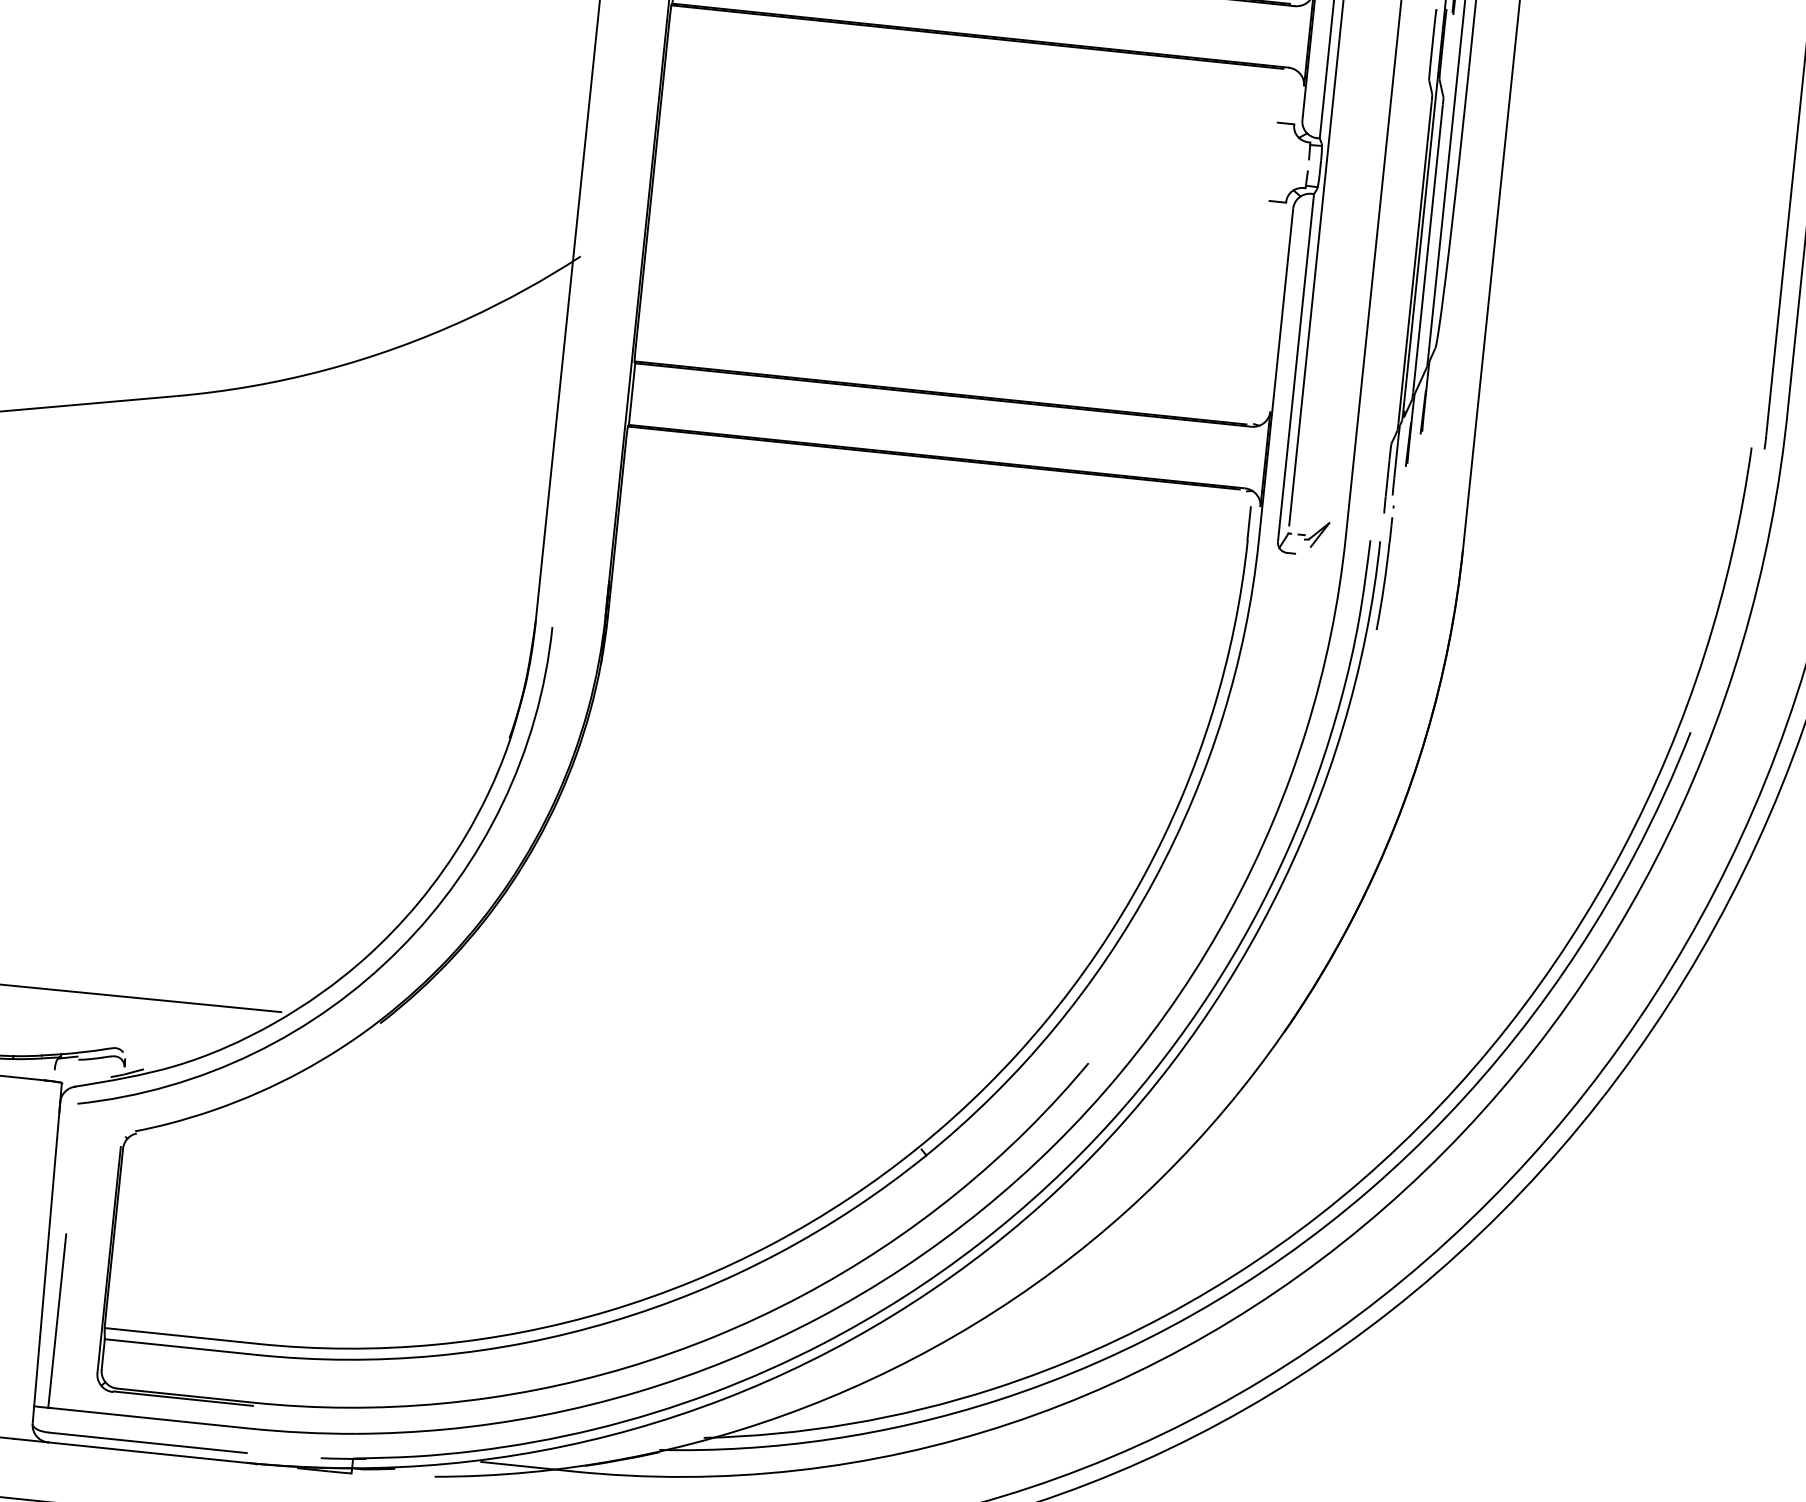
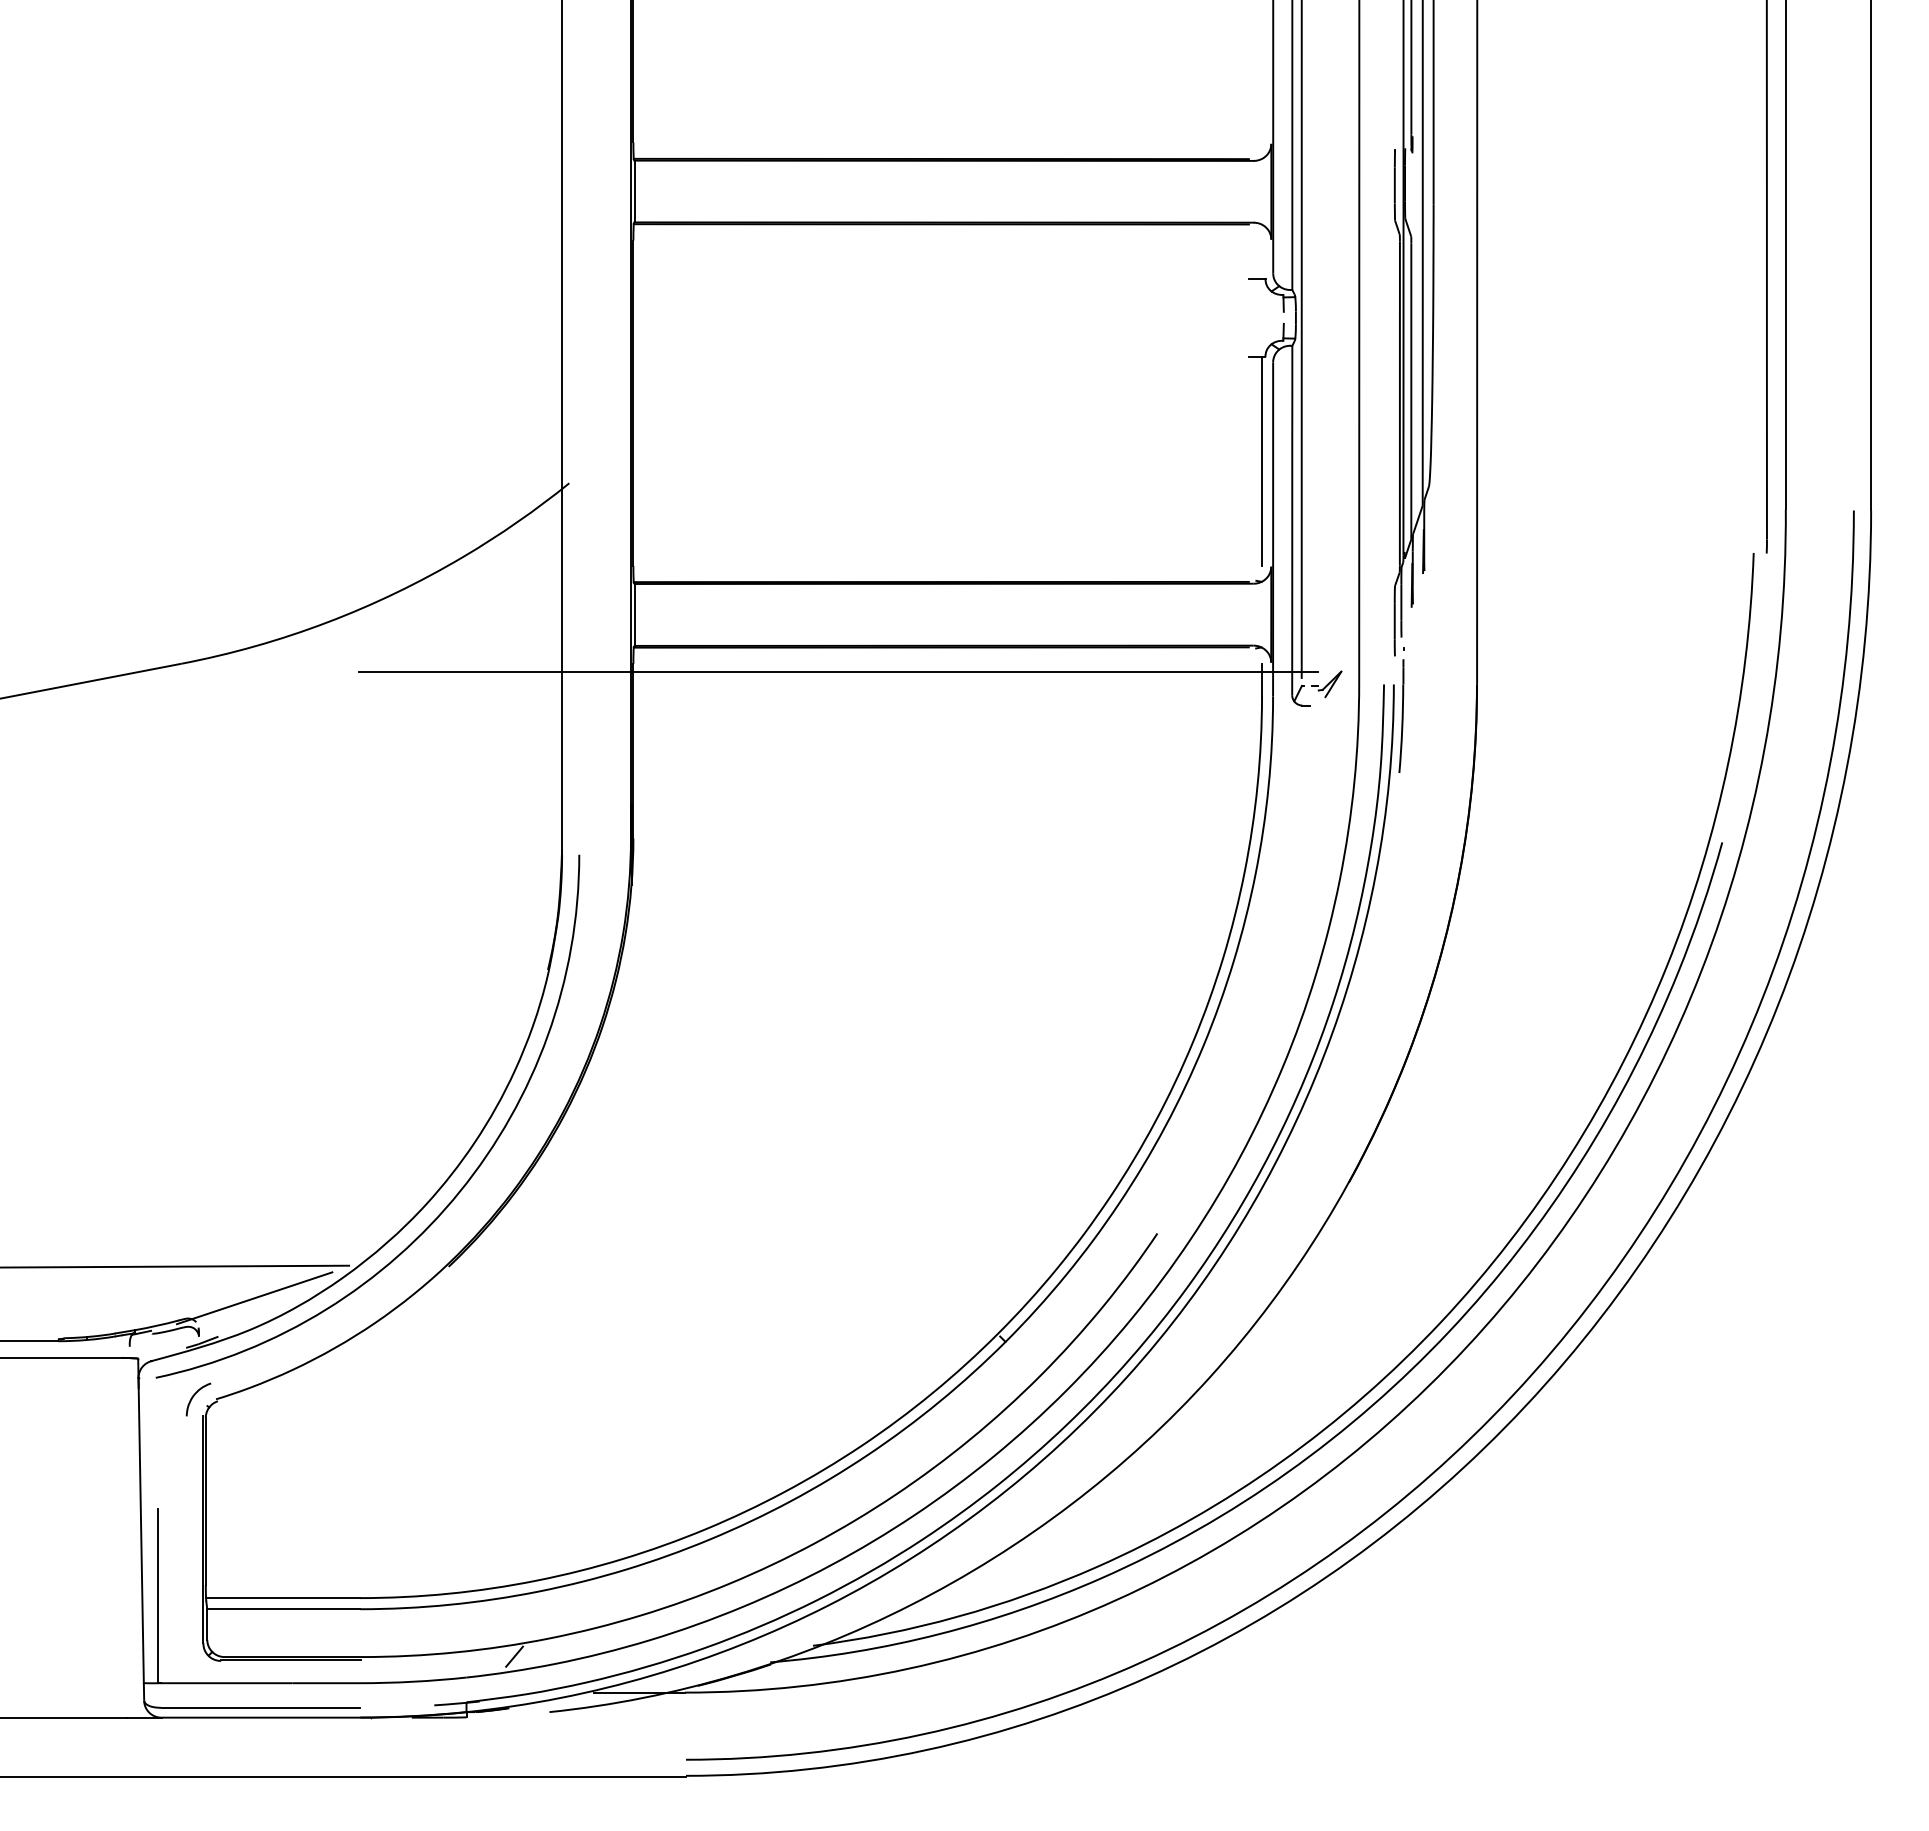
line: (1271, 305) -> (1261, 461), added
line: (828, 471) -> (837, 671), added
line: (183, 1035) -> (254, 1298), added
curve: (114, 1126) -> (194, 1396), added
line: (405, 1417) -> (514, 1656), added

